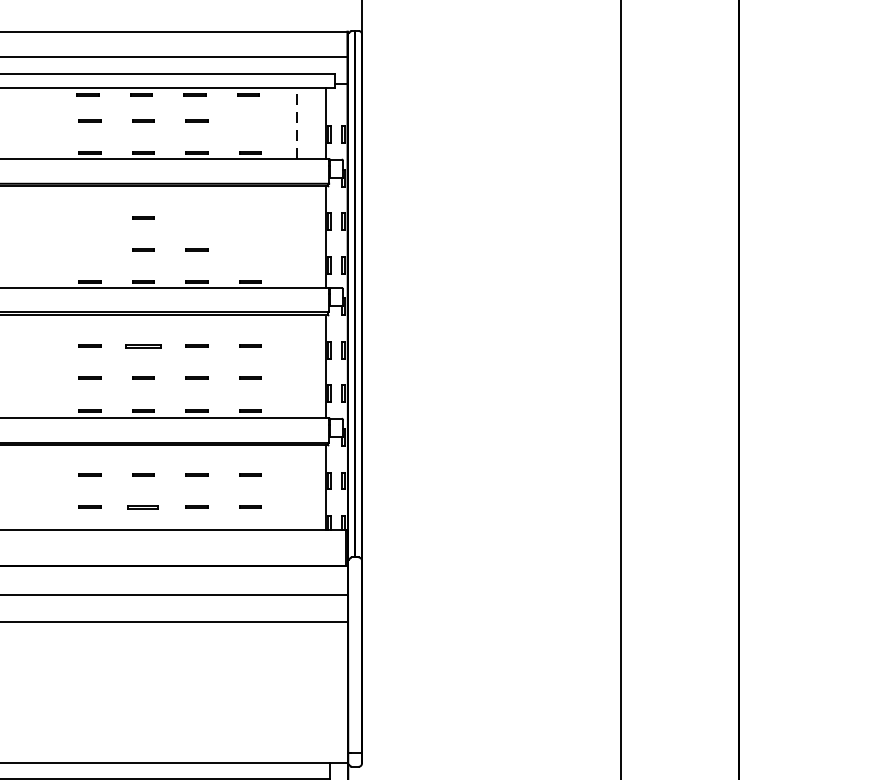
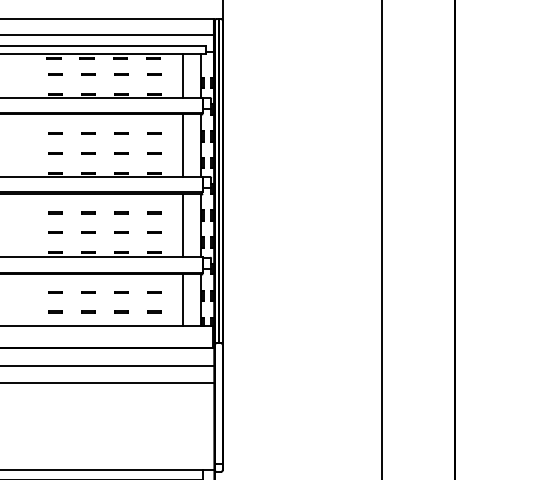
line: (250, 121) -> (154, 74), added
line: (296, 122) -> (182, 75), dashed -> solid
line: (90, 217) -> (55, 133), added
line: (197, 217) -> (121, 133), added
line: (250, 217) -> (154, 133), added
line: (296, 236) -> (182, 145), added
line: (90, 249) -> (55, 153), added
line: (250, 249) -> (154, 153), added
part: (143, 345) -> (88, 212), size x0.62
line: (296, 366) -> (182, 225), added
line: (296, 488) -> (182, 300), added
part: (143, 506) -> (88, 311), size x0.71

